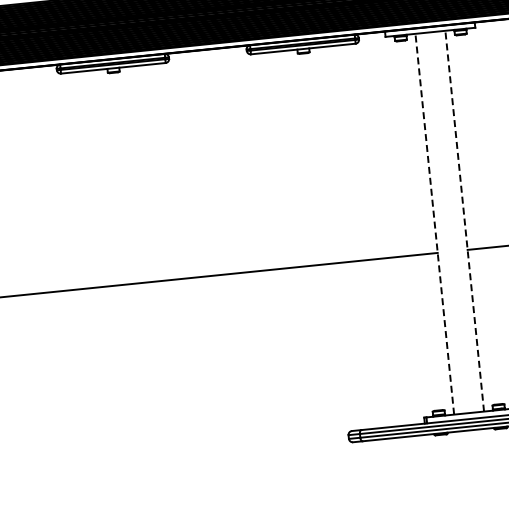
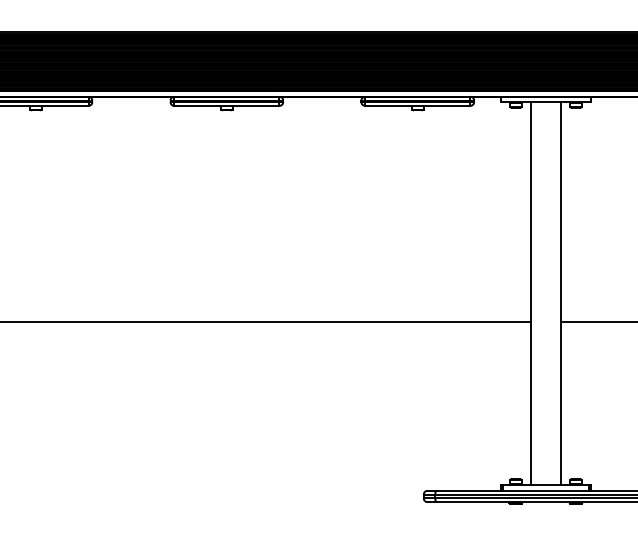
line: (464, 220) -> (560, 292), dashed -> solid
line: (434, 223) -> (530, 292), dashed -> solid

